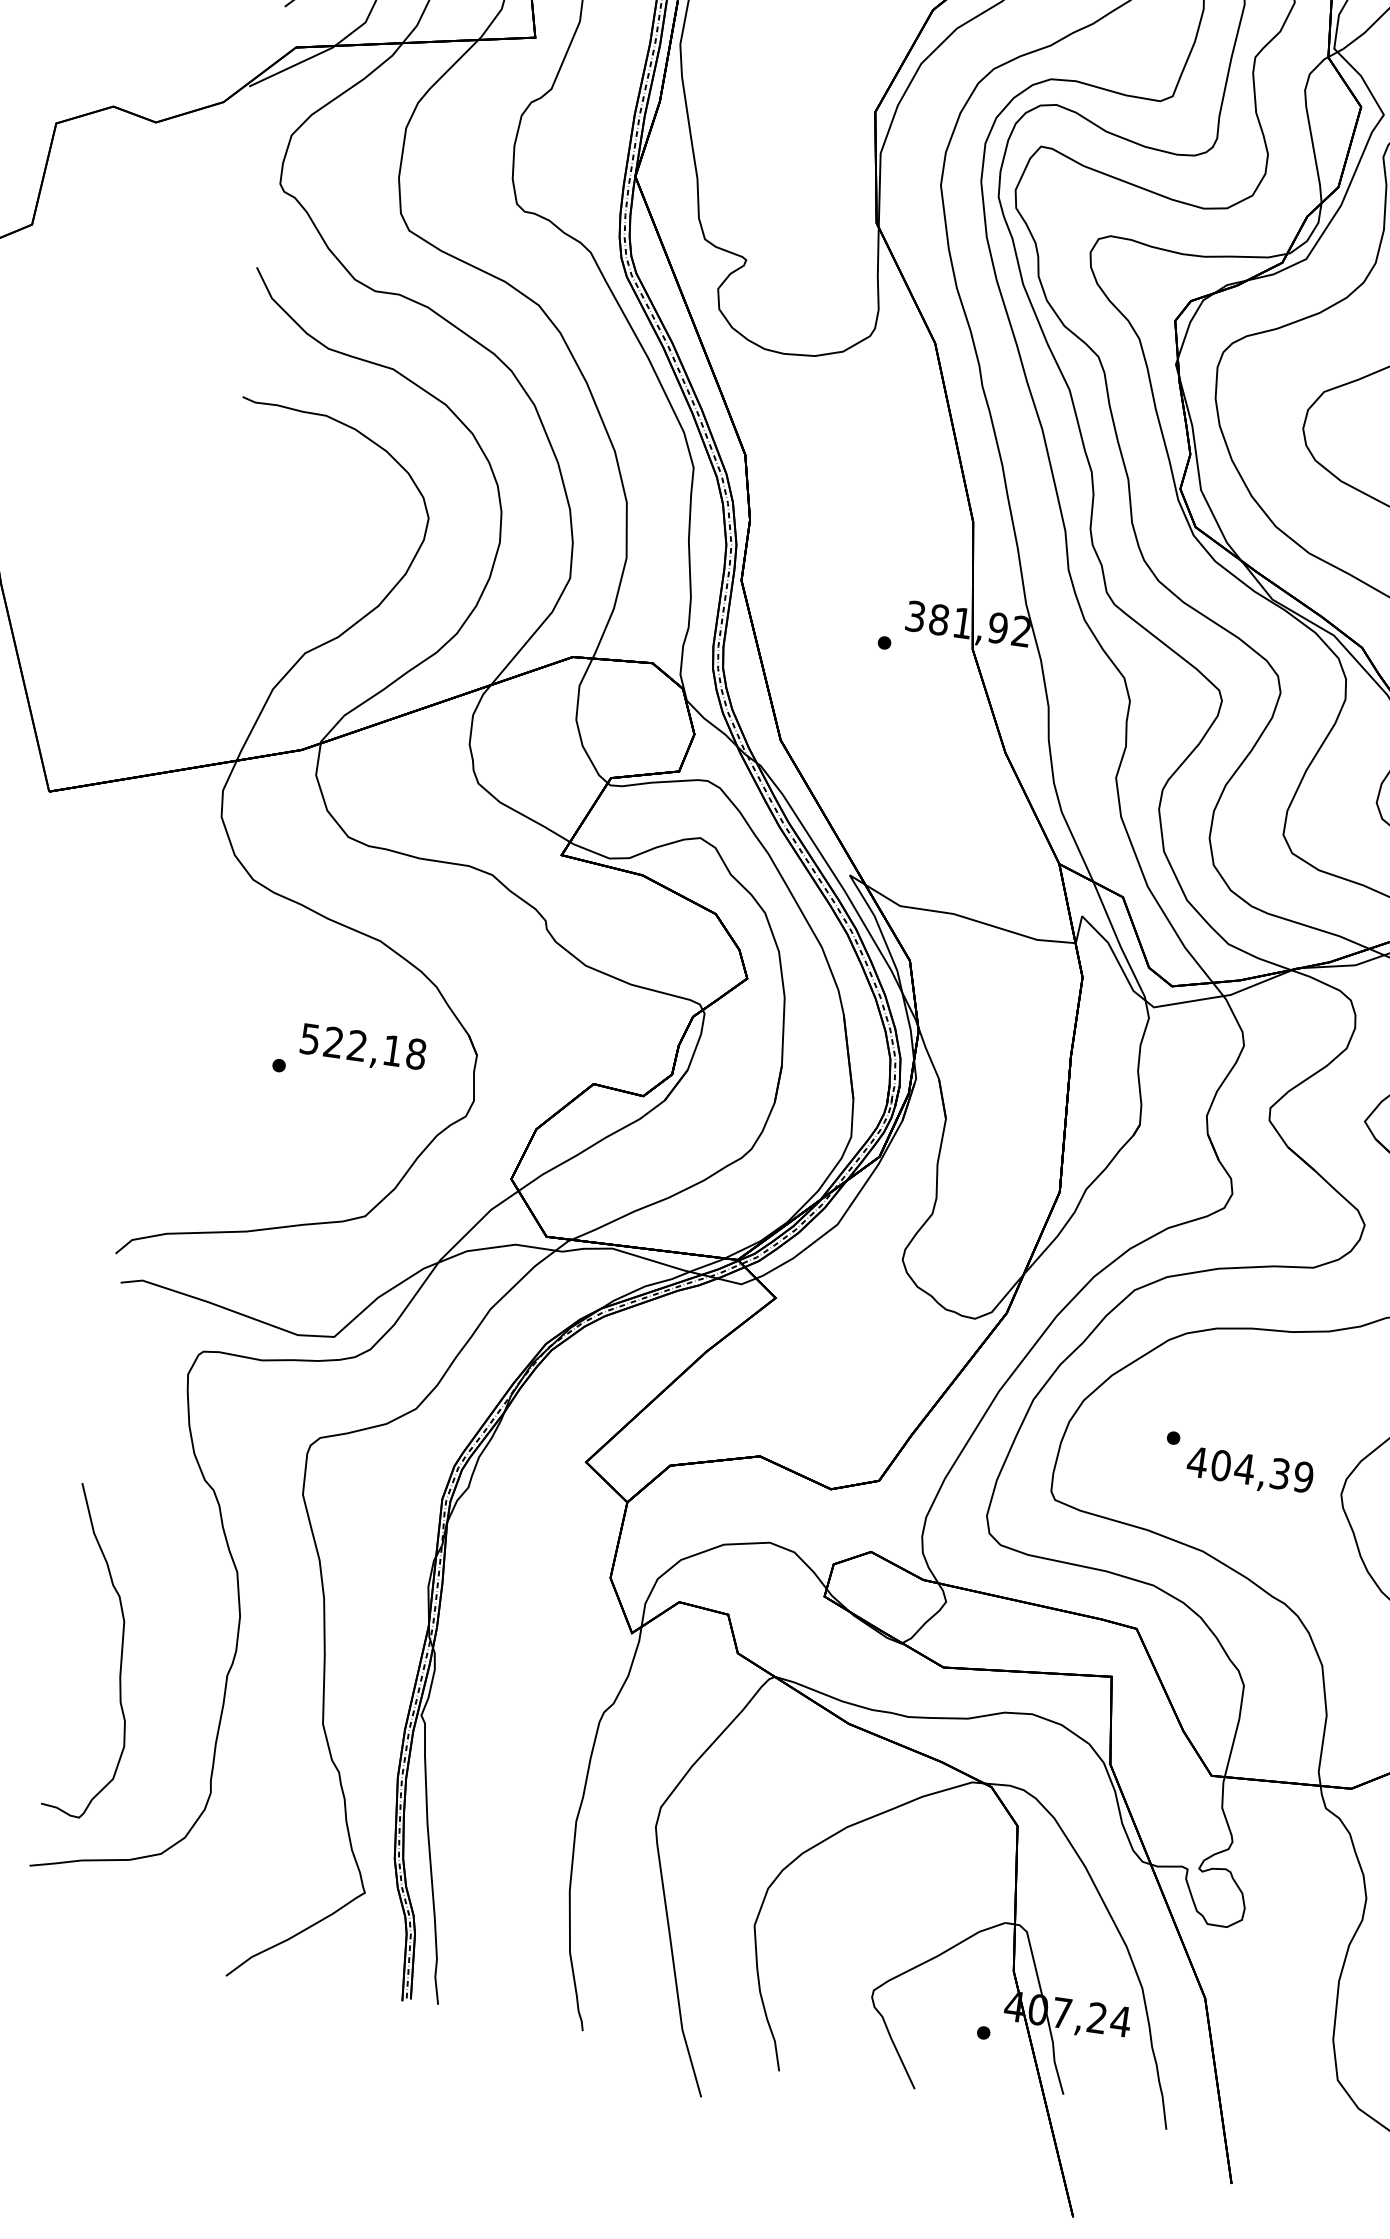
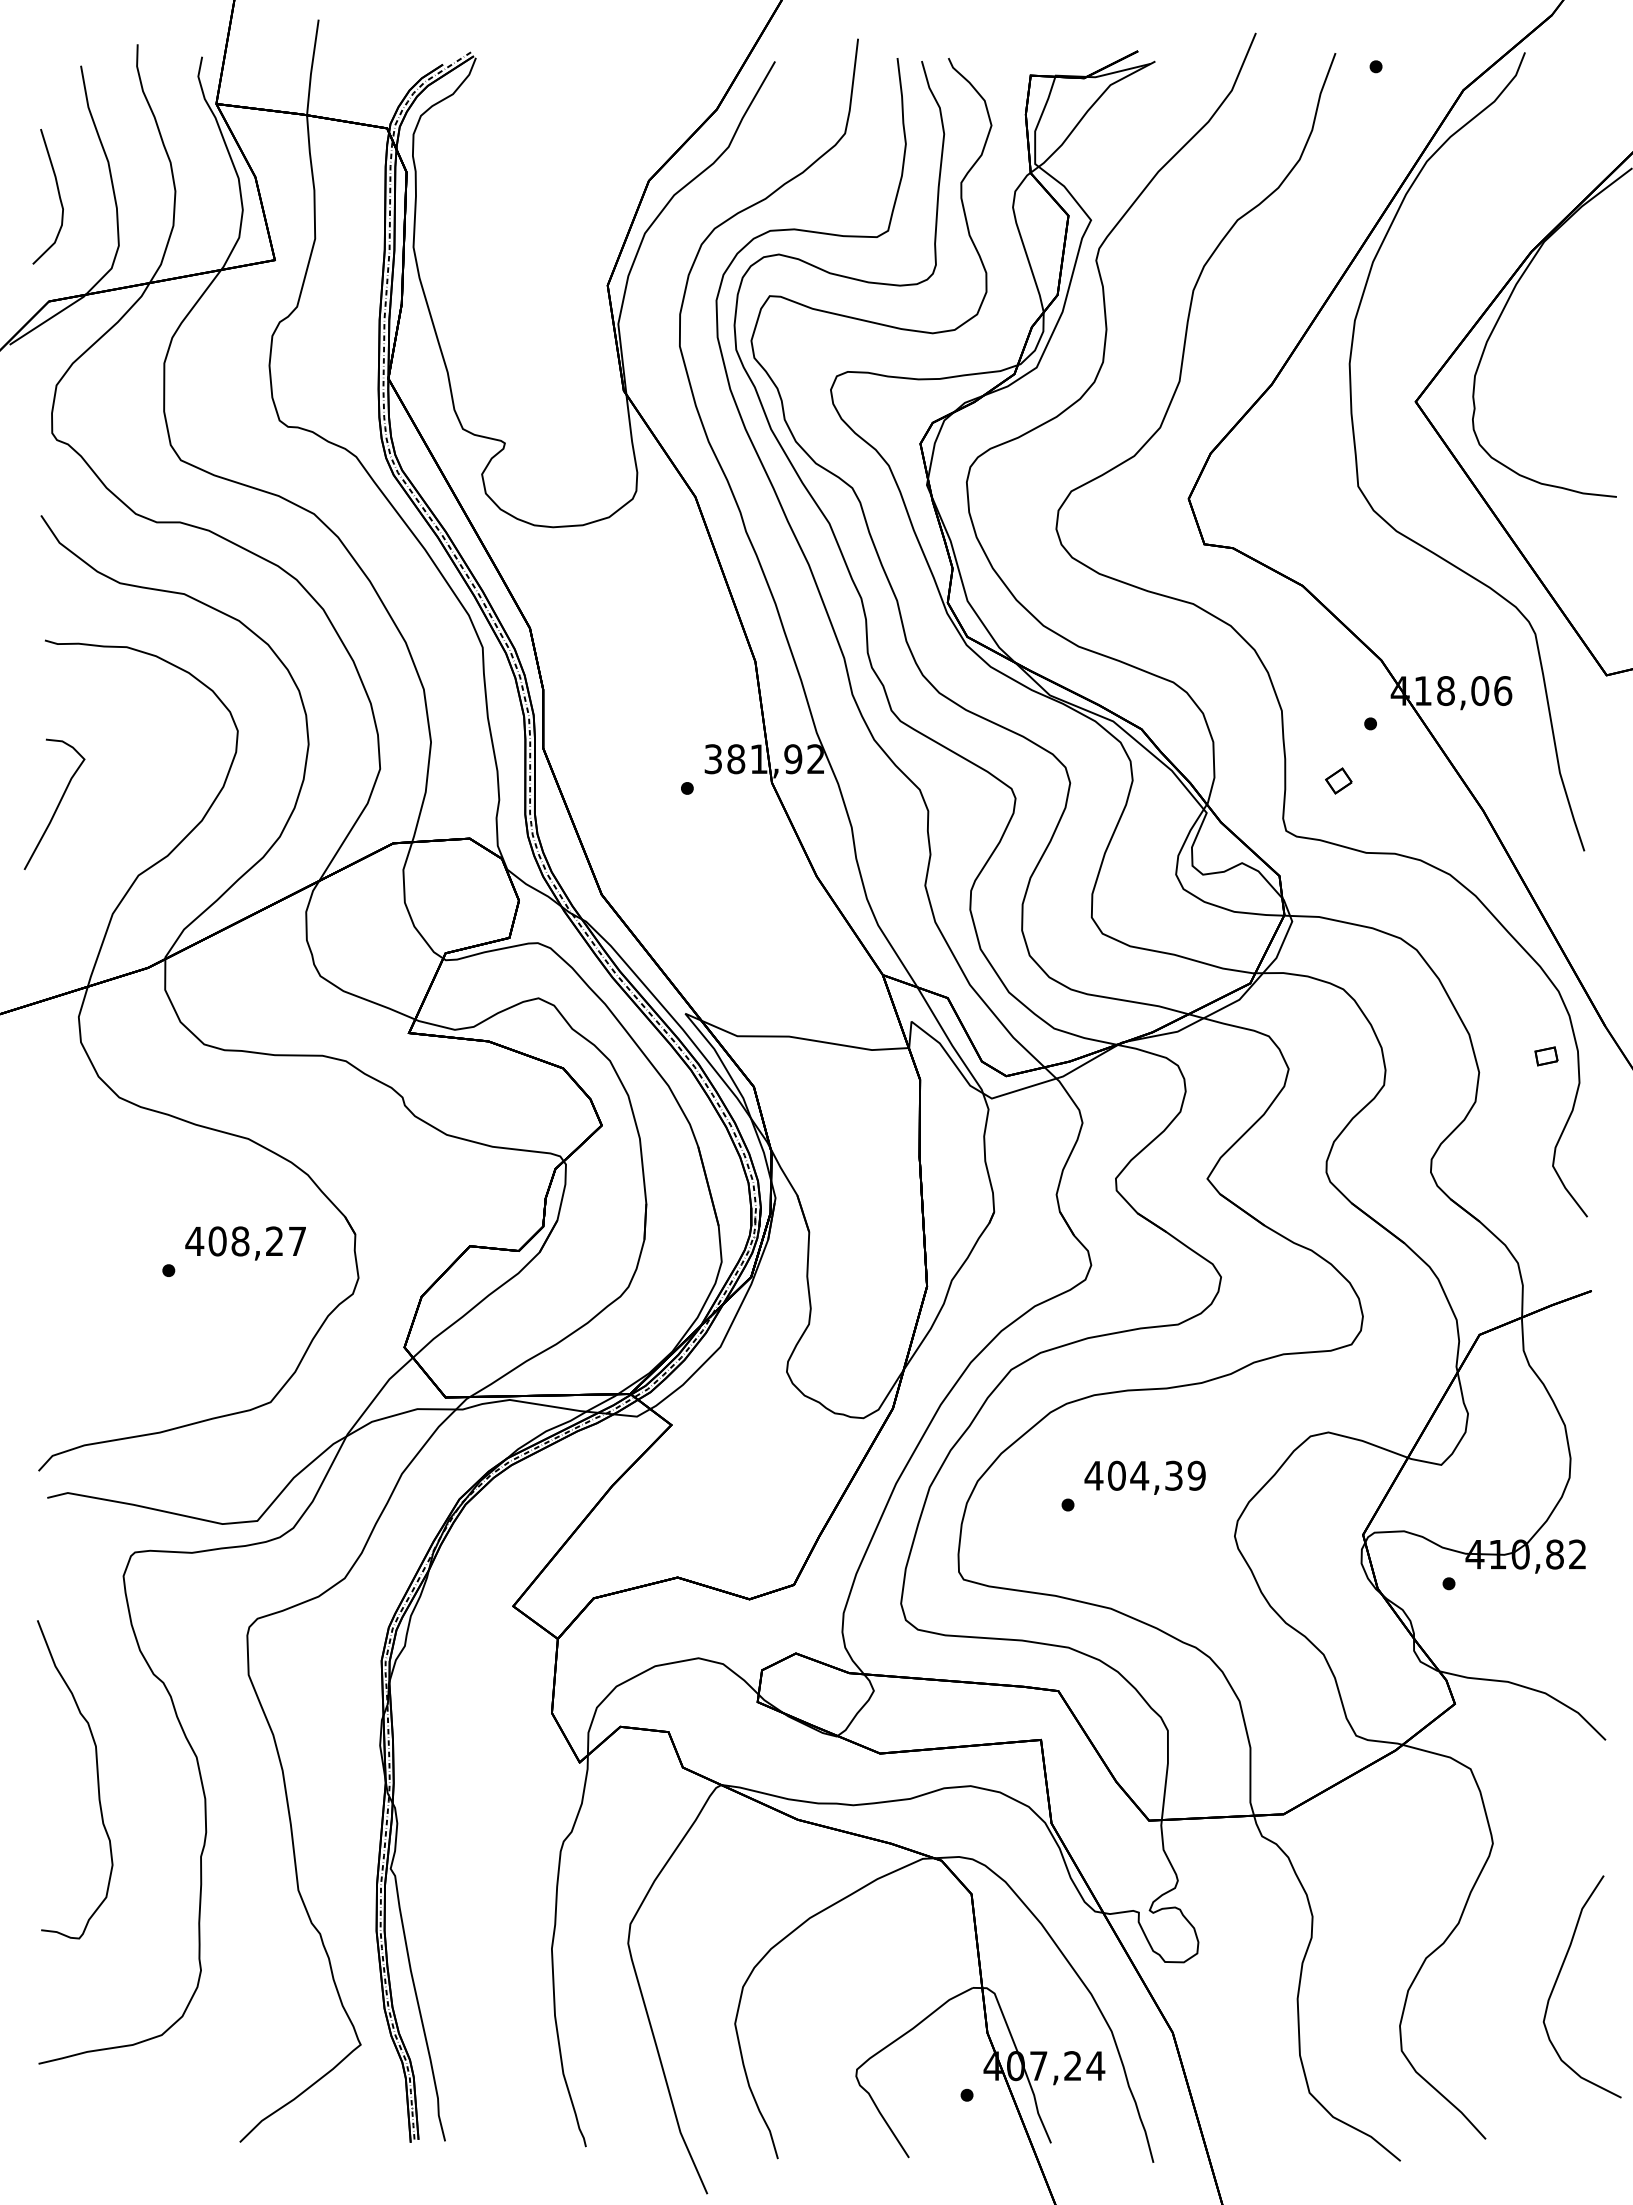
curve: (231, 568) -> (57, 804), added
text: (362, 1046) -> (245, 1241), 522,18 -> 408,27
text: (1249, 1471) -> (1144, 1477), moved
curve: (120, 1649) -> (96, 1773), moved

